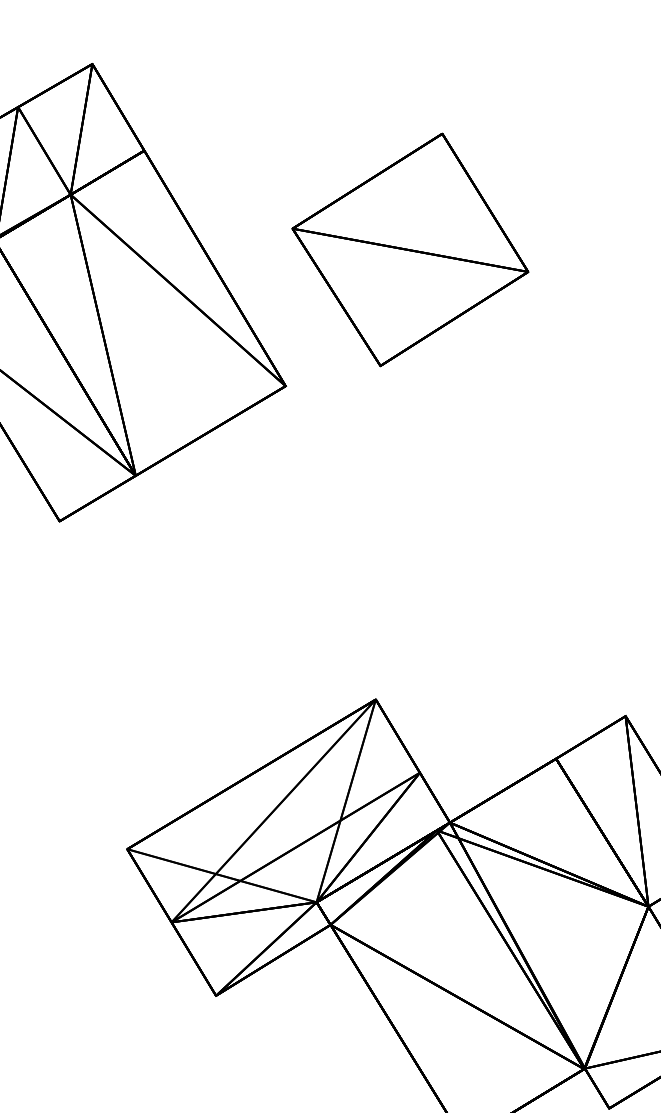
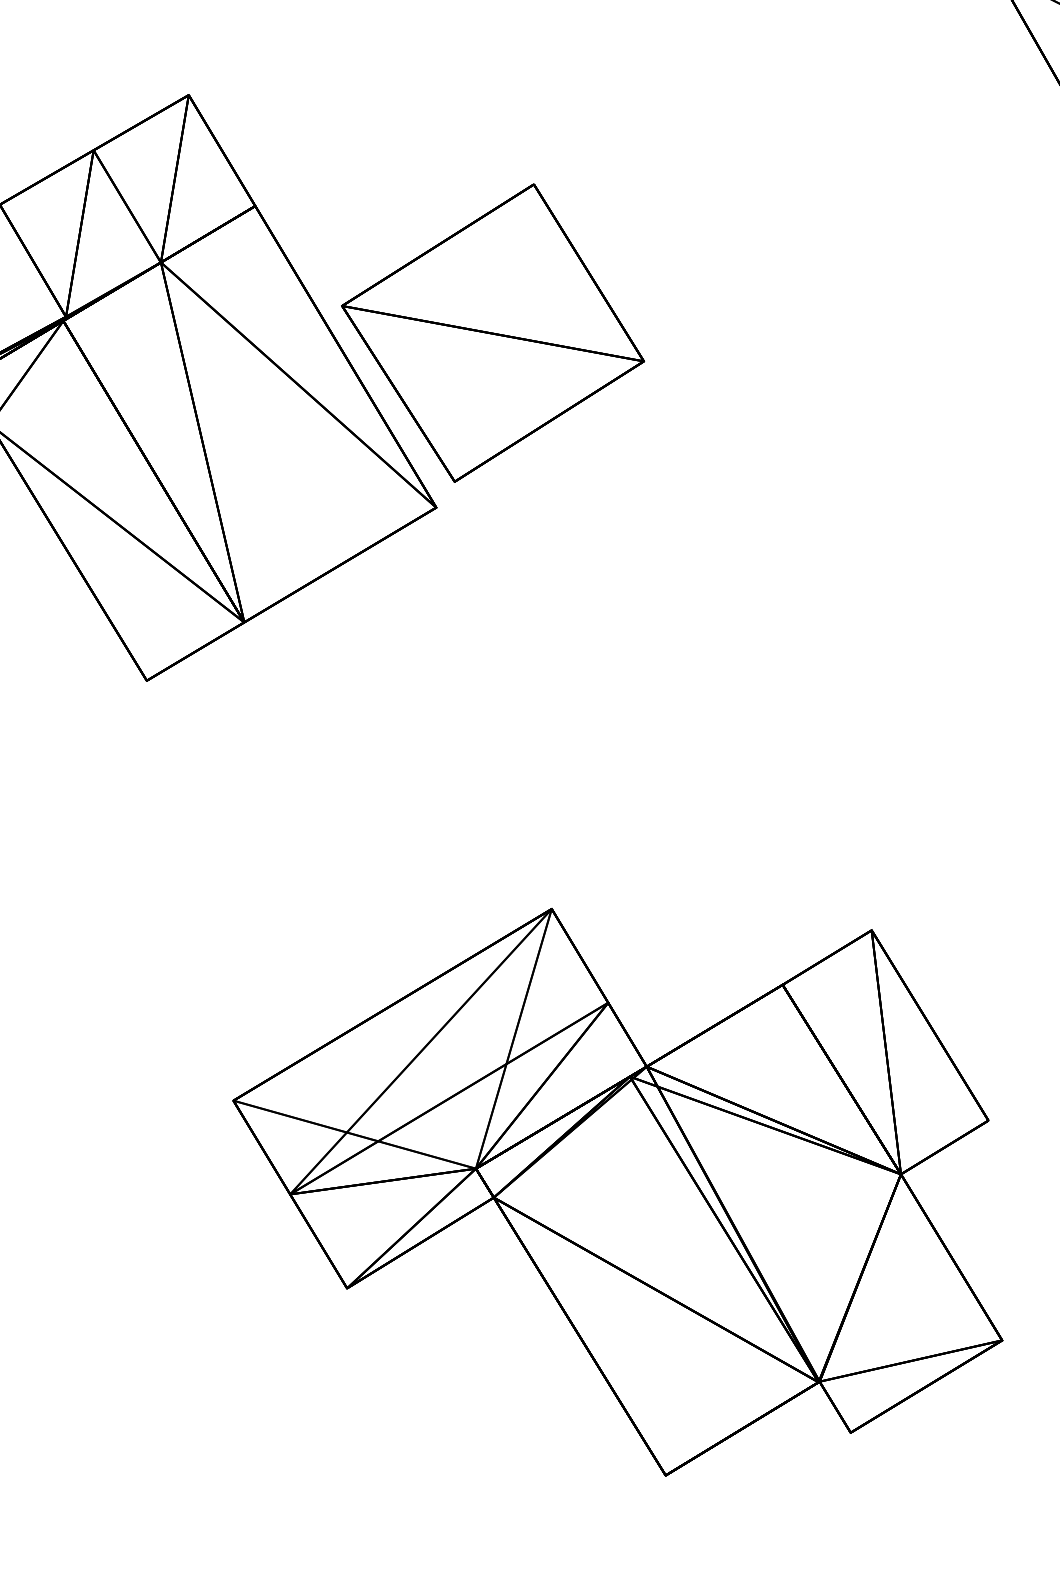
part: (409, 249) -> (492, 332), moved

